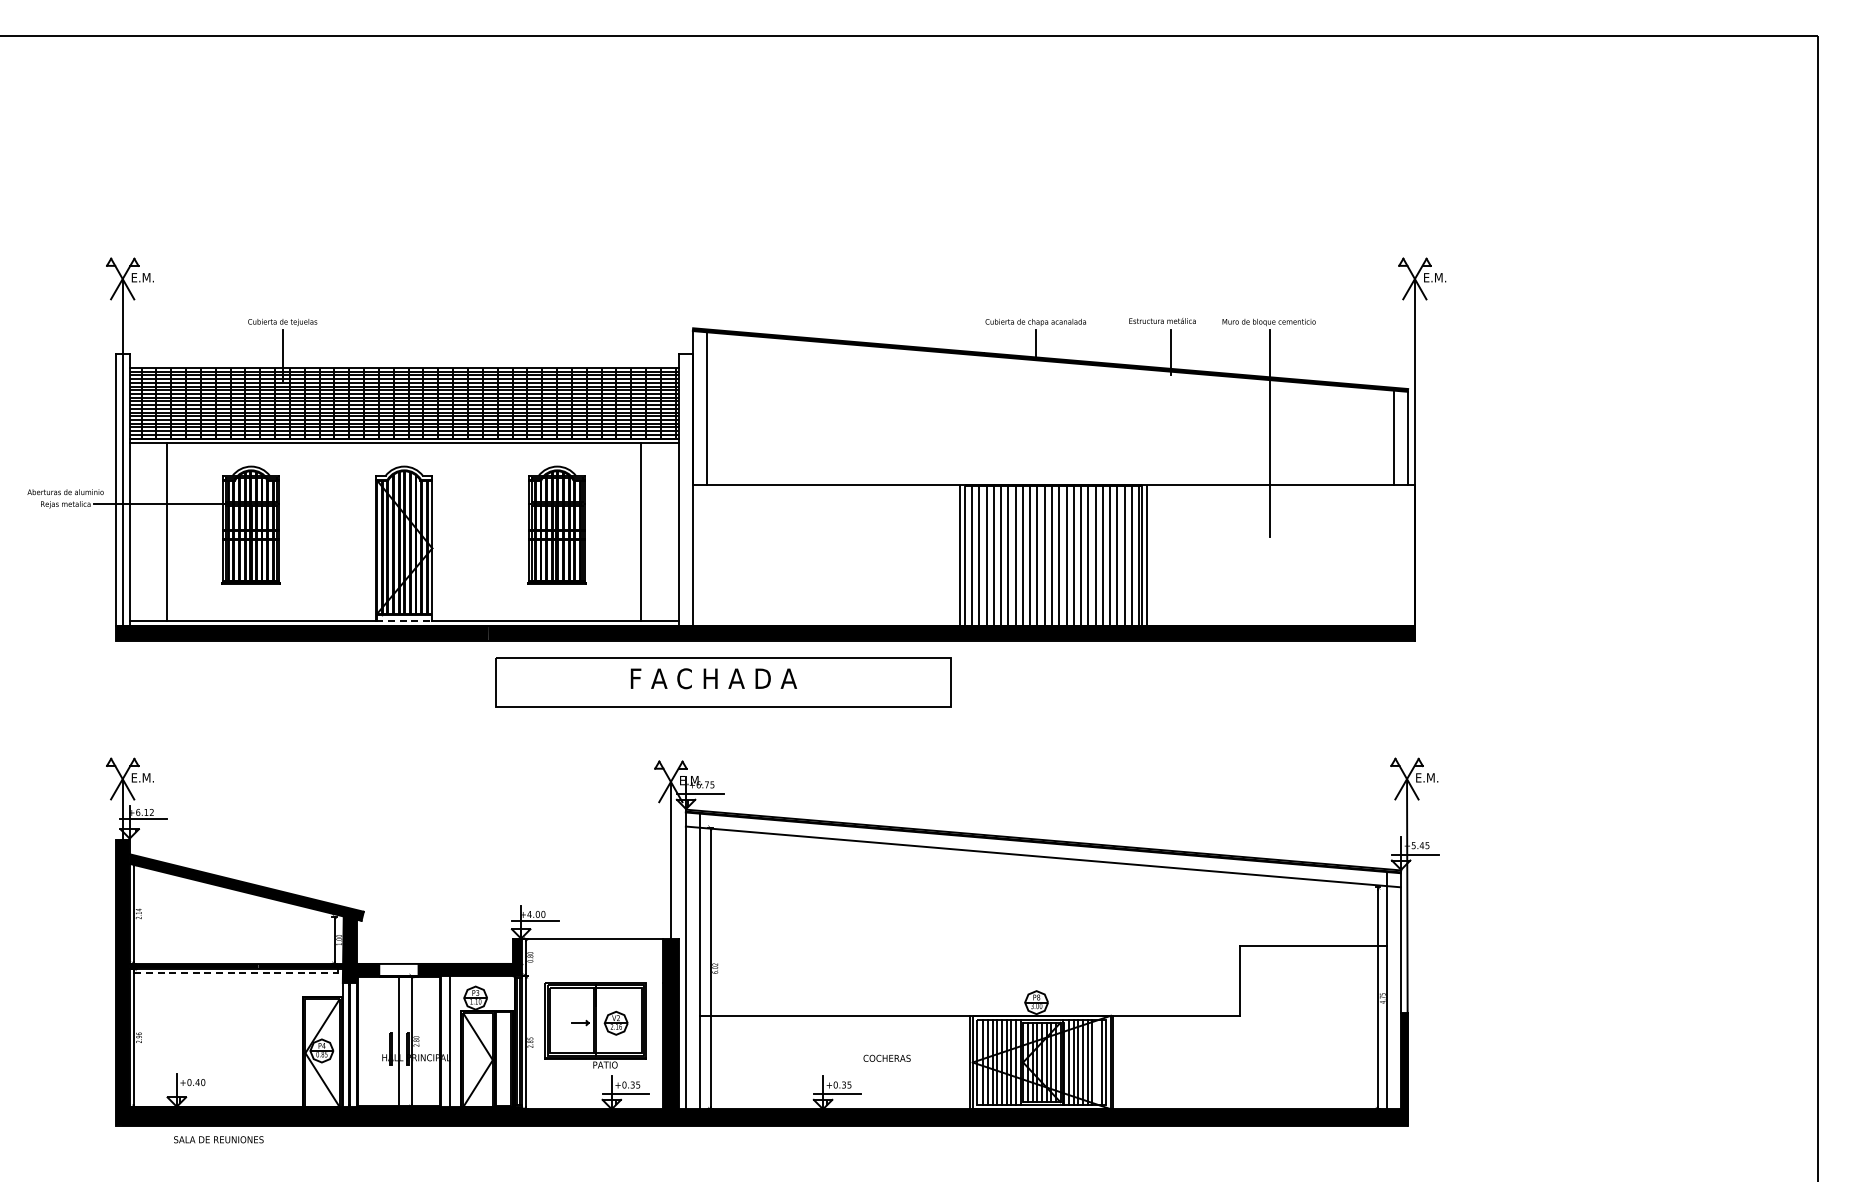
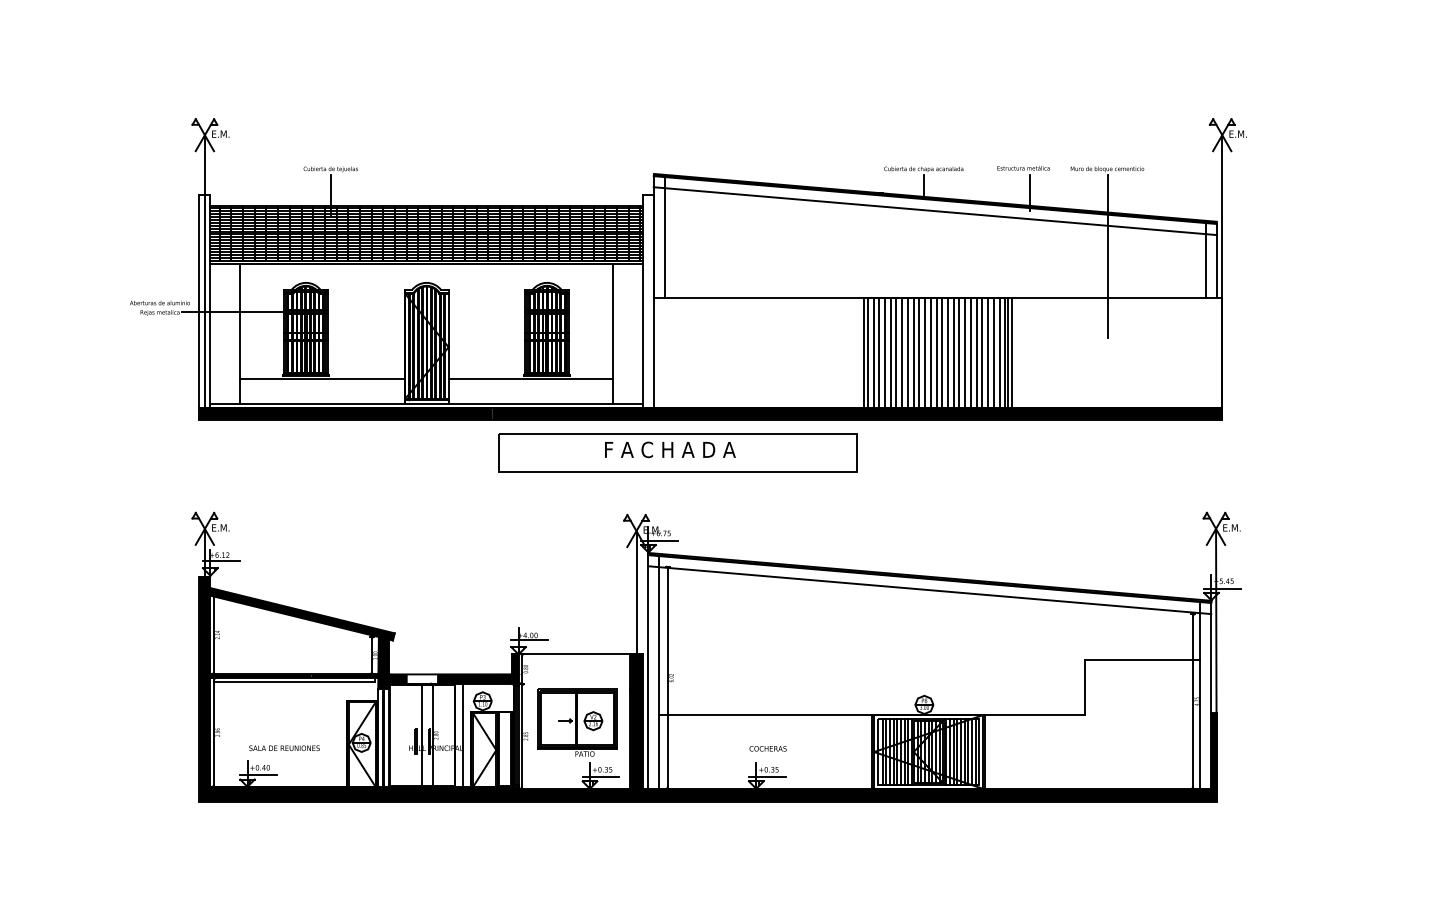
line: (1049, 375) -> (934, 211), added
line: (271, 588) -> (322, 378), added
line: (536, 588) -> (530, 378), added
line: (404, 620) -> (426, 404), dashed -> solid
line: (236, 973) -> (294, 681), dashed -> solid
text: (886, 1057) -> (767, 748), moved
line: (1096, 1062) -> (971, 752), added
line: (190, 1092) -> (258, 775), added
text: (218, 1139) -> (284, 748), moved

